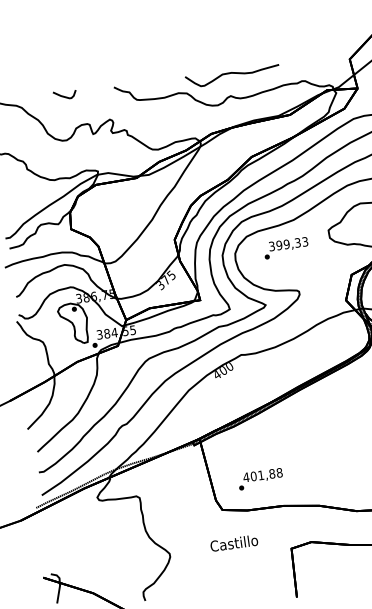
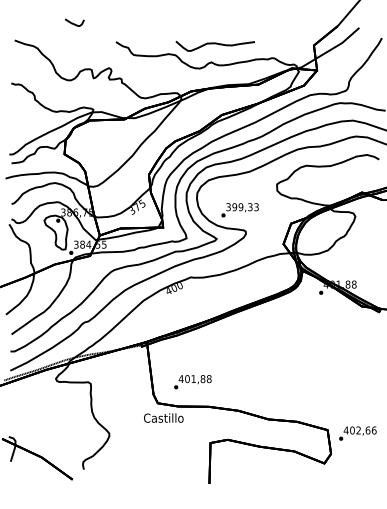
curve: (64, 95) -> (74, 23), moved
text: (285, 248) -> (239, 210), moved
text: (233, 542) -> (163, 417), moved

